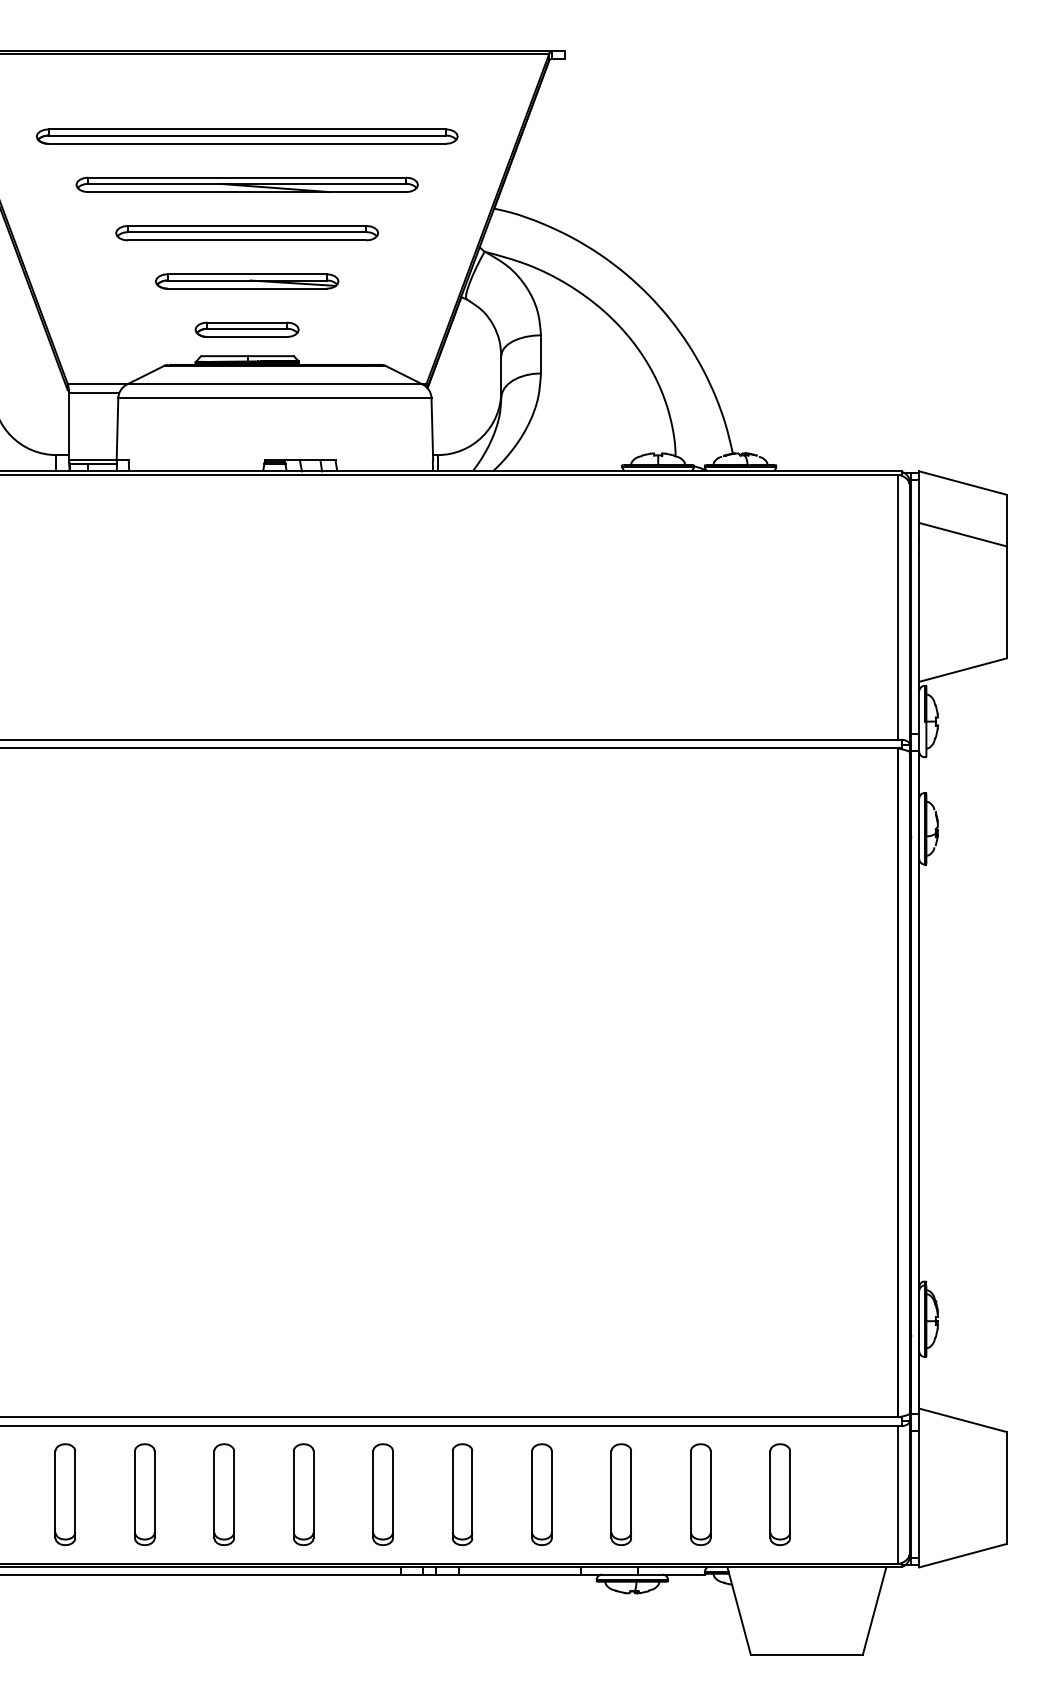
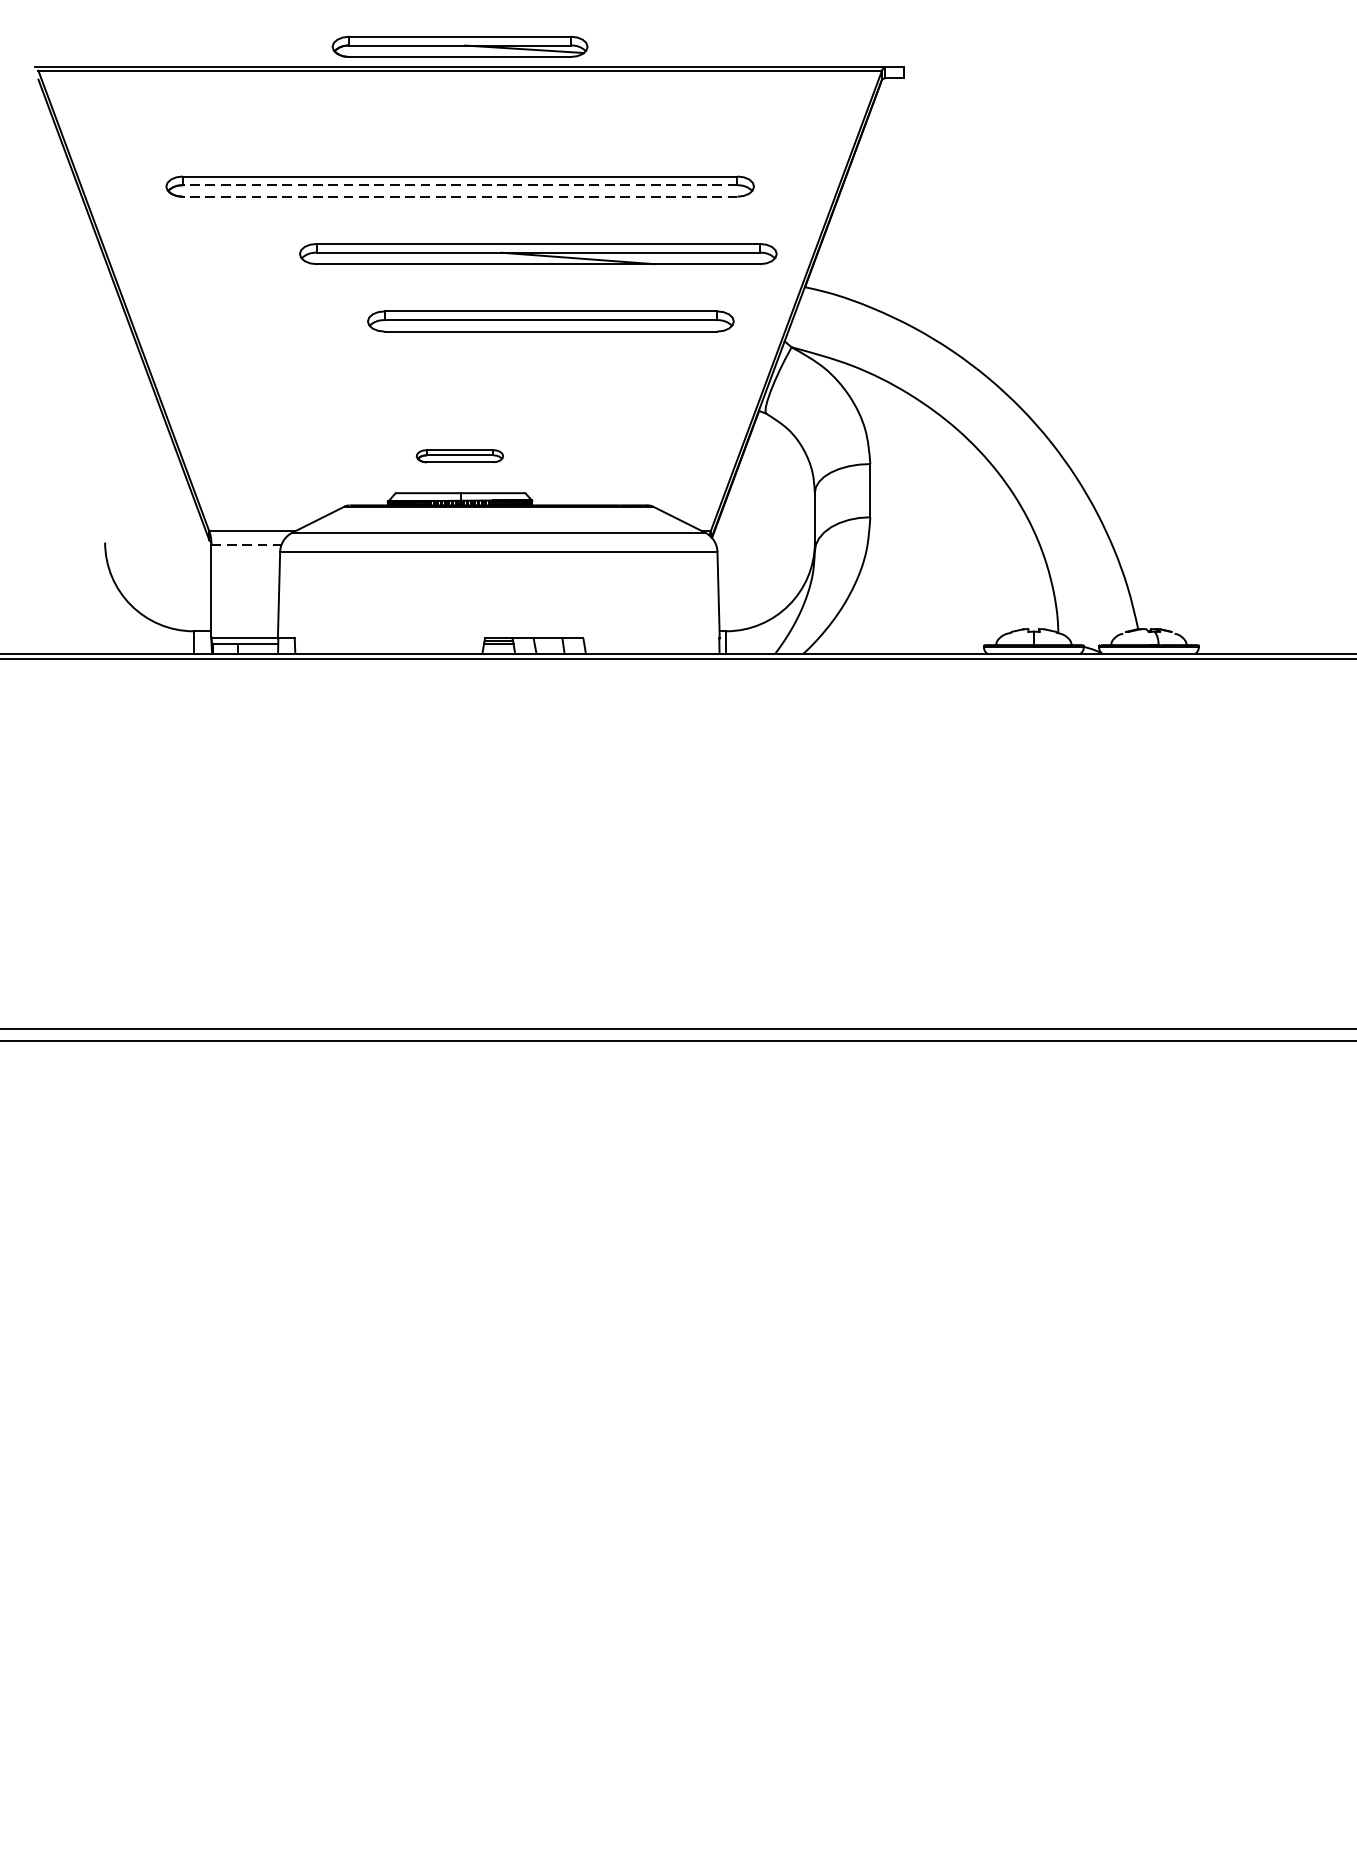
line: (247, 135) -> (460, 185), solid -> dashed
line: (247, 143) -> (460, 196), solid -> dashed
part: (246, 184) -> (537, 253), moved
part: (247, 233) -> (551, 321), moved
part: (247, 281) -> (460, 46), moved
part: (246, 329) -> (459, 455), size x0.6
line: (94, 393) -> (246, 545), solid -> dashed

